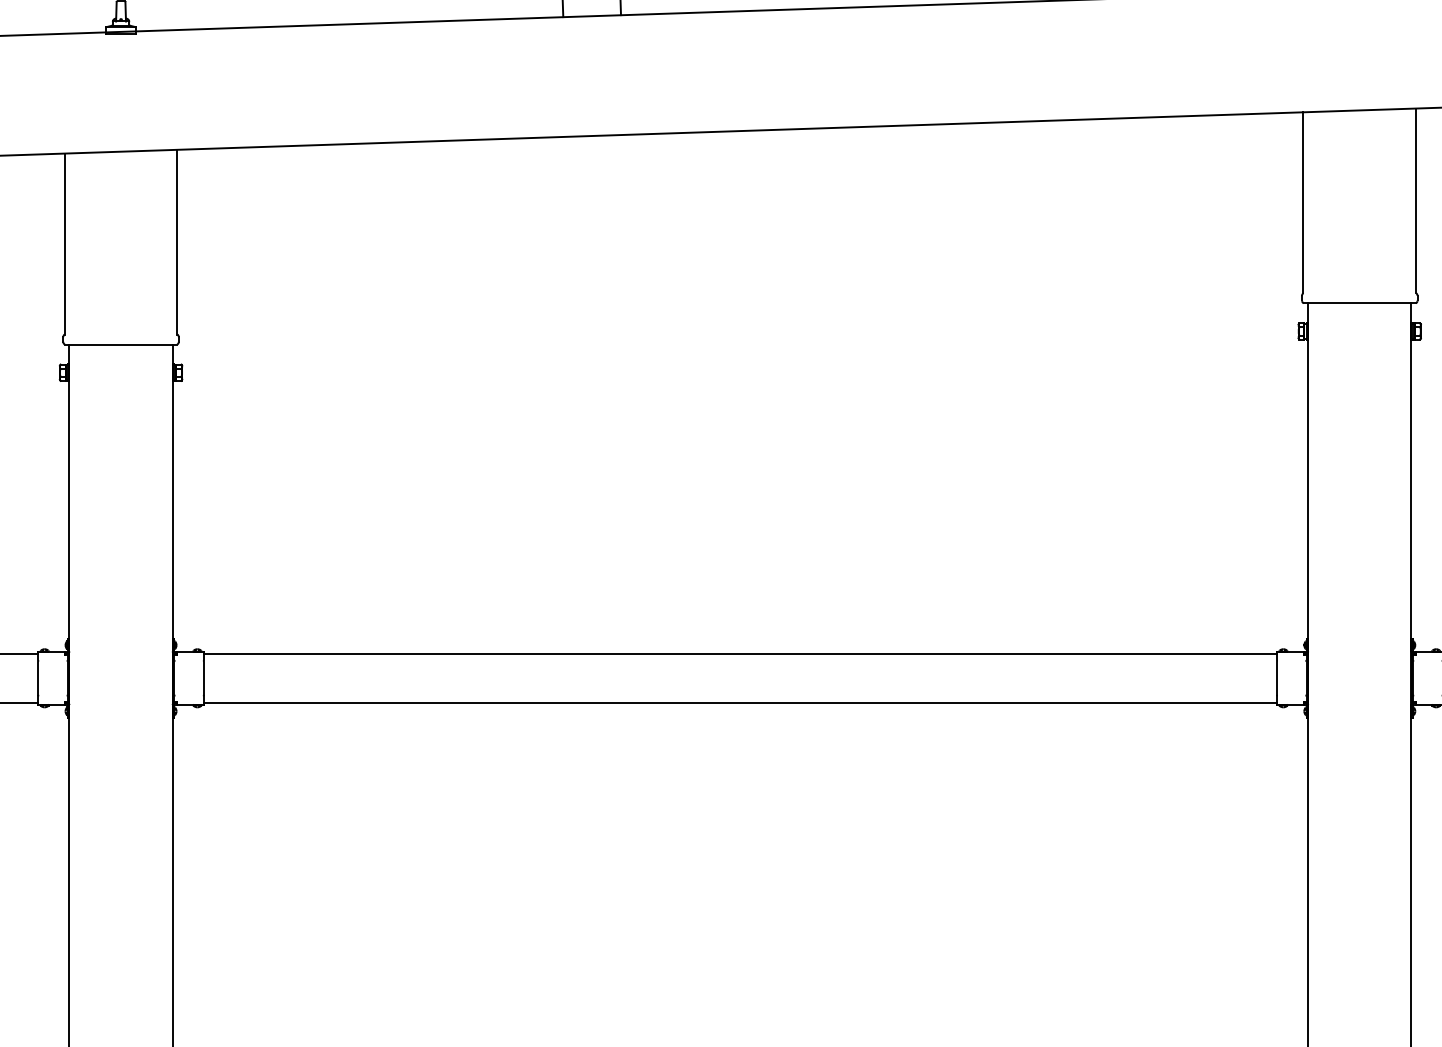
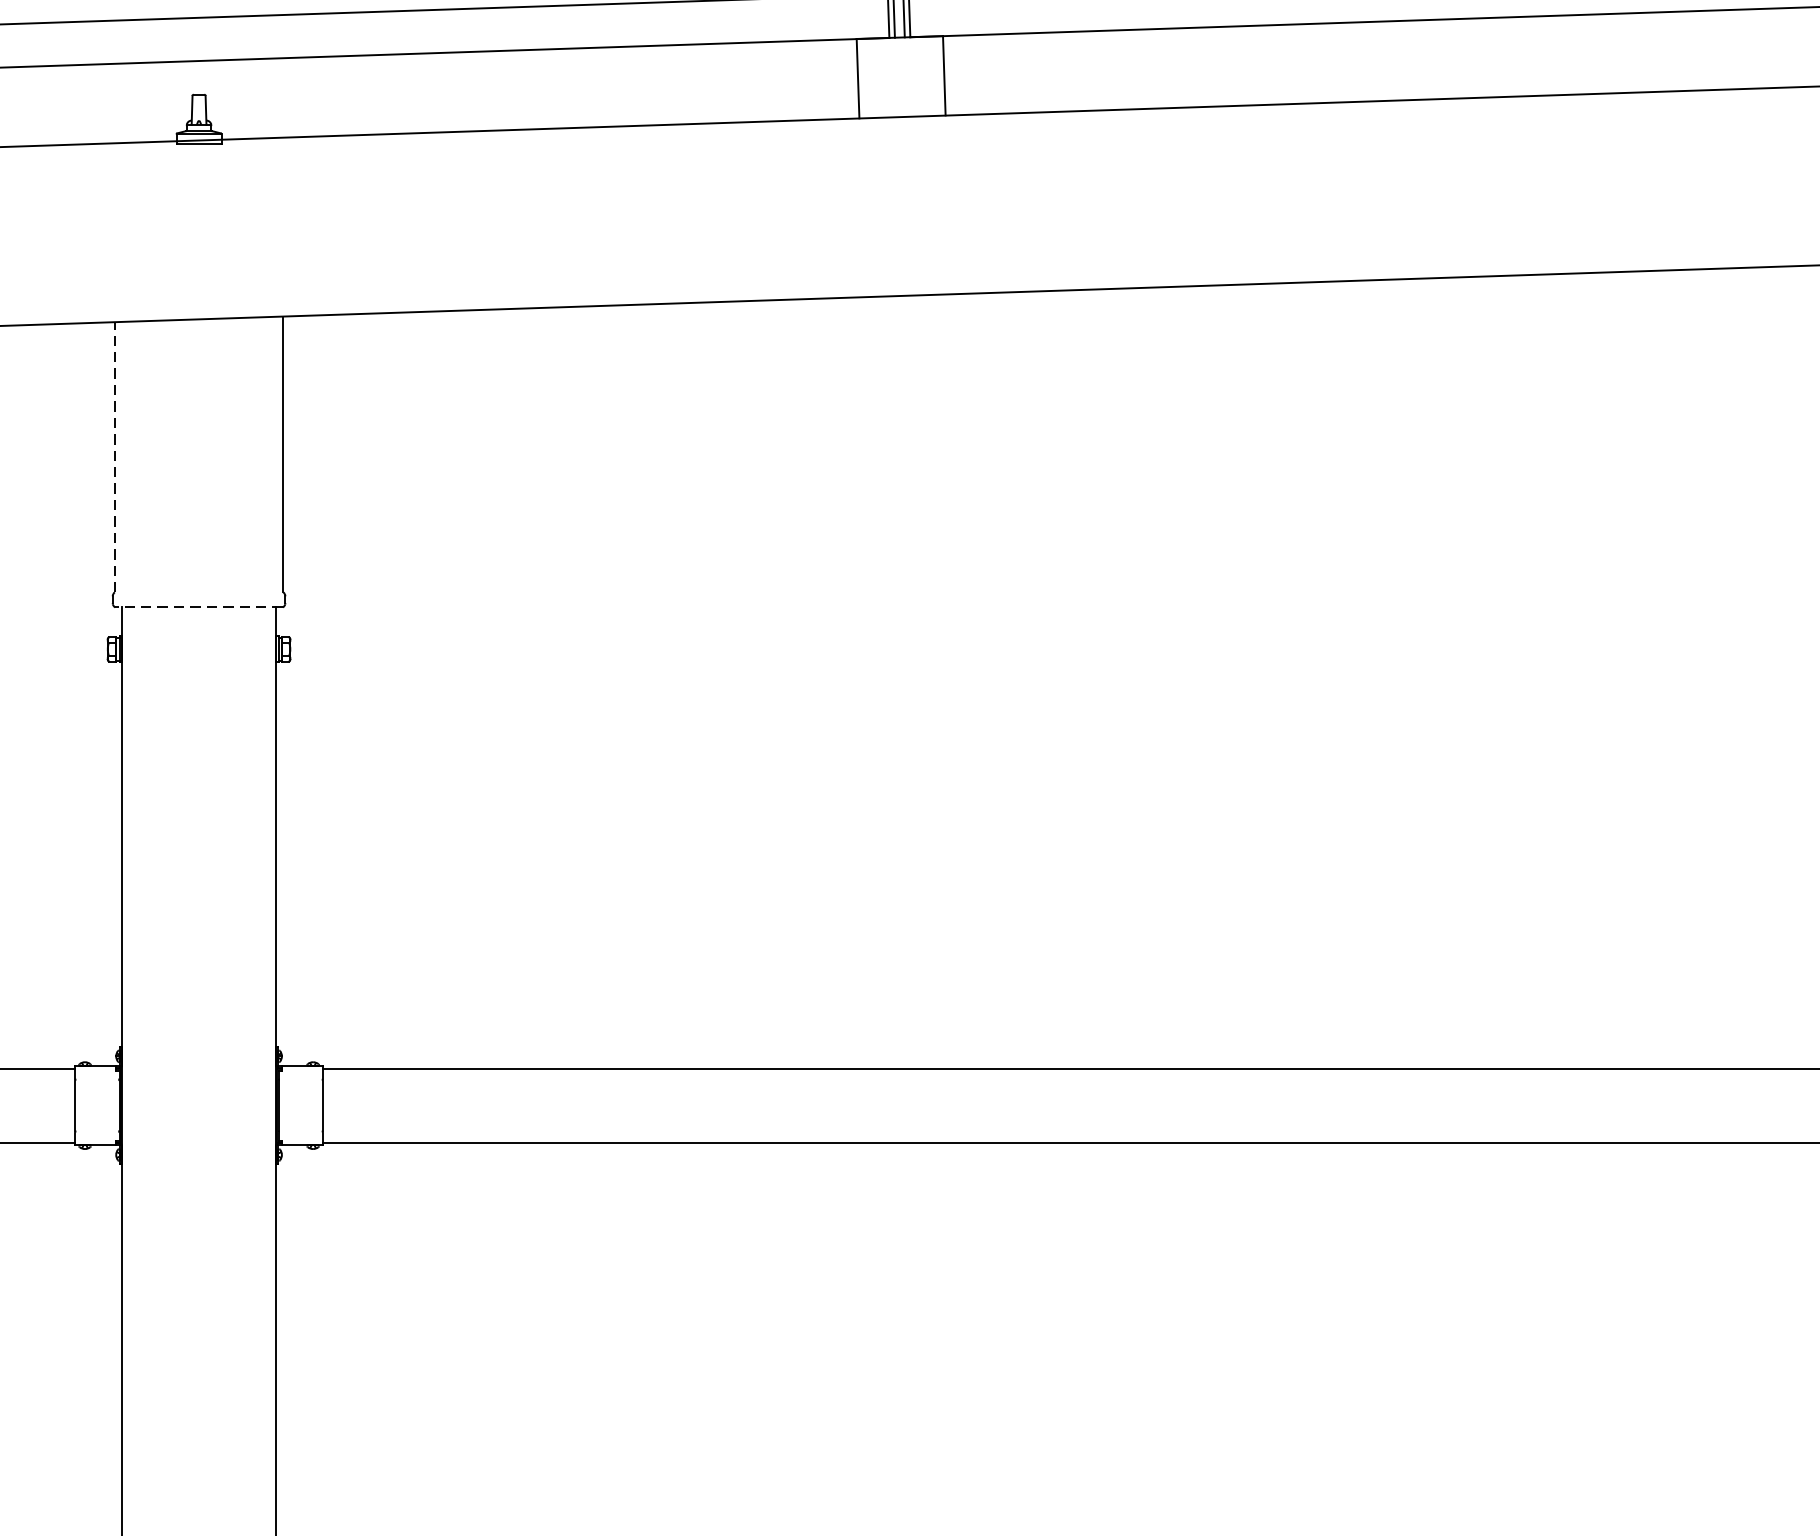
line: (64, 244) -> (114, 457), solid -> dashed
line: (120, 344) -> (198, 607), solid -> dashed

